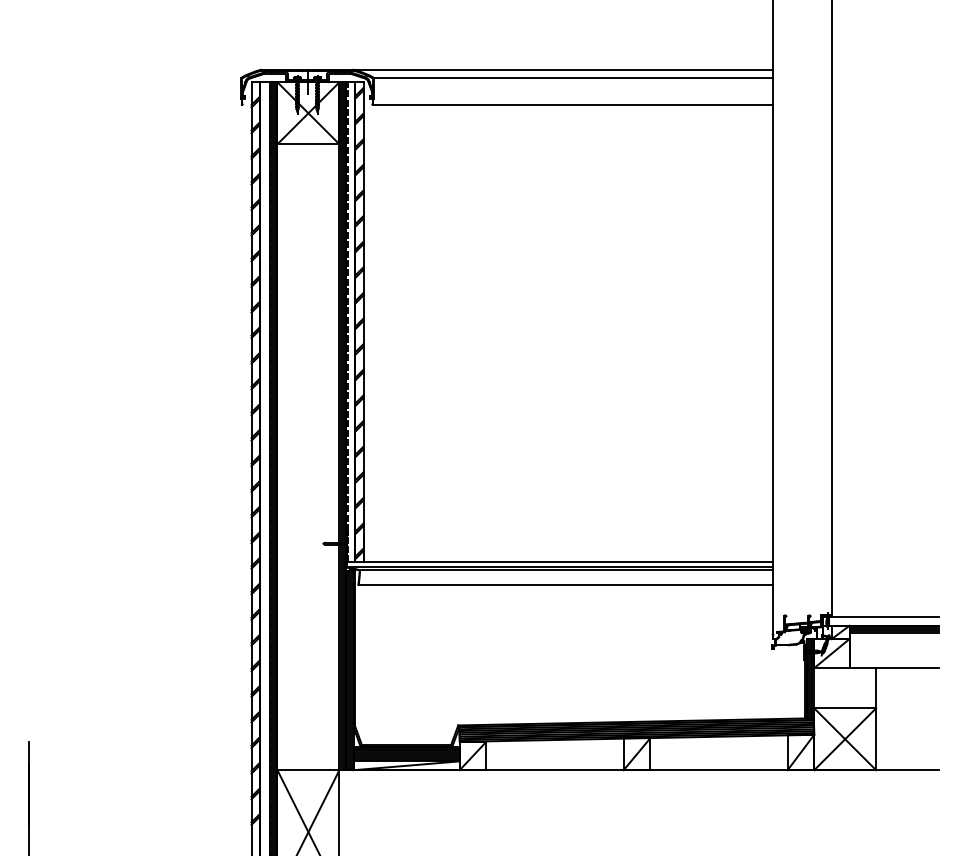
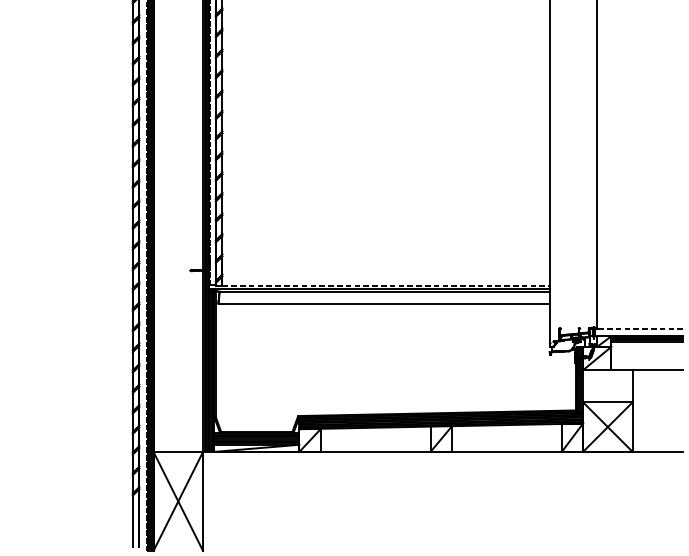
line: (568, 562) -> (386, 285), solid -> dashed
line: (881, 616) -> (636, 328), solid -> dashed

